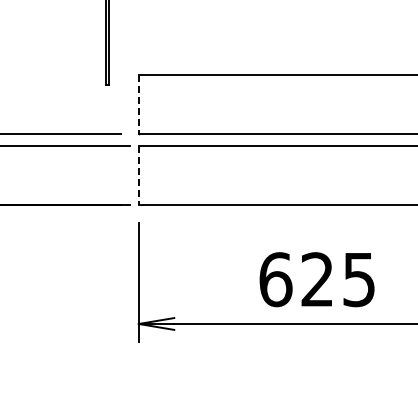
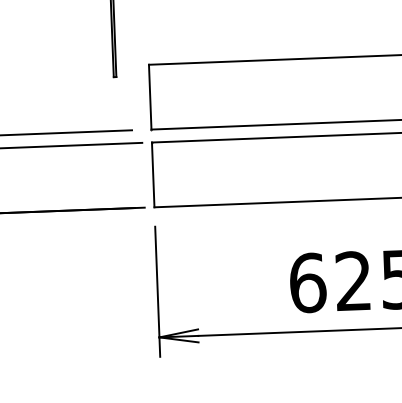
line: (138, 104) -> (149, 96), dashed -> solid
line: (138, 175) -> (152, 174), dashed -> solid

